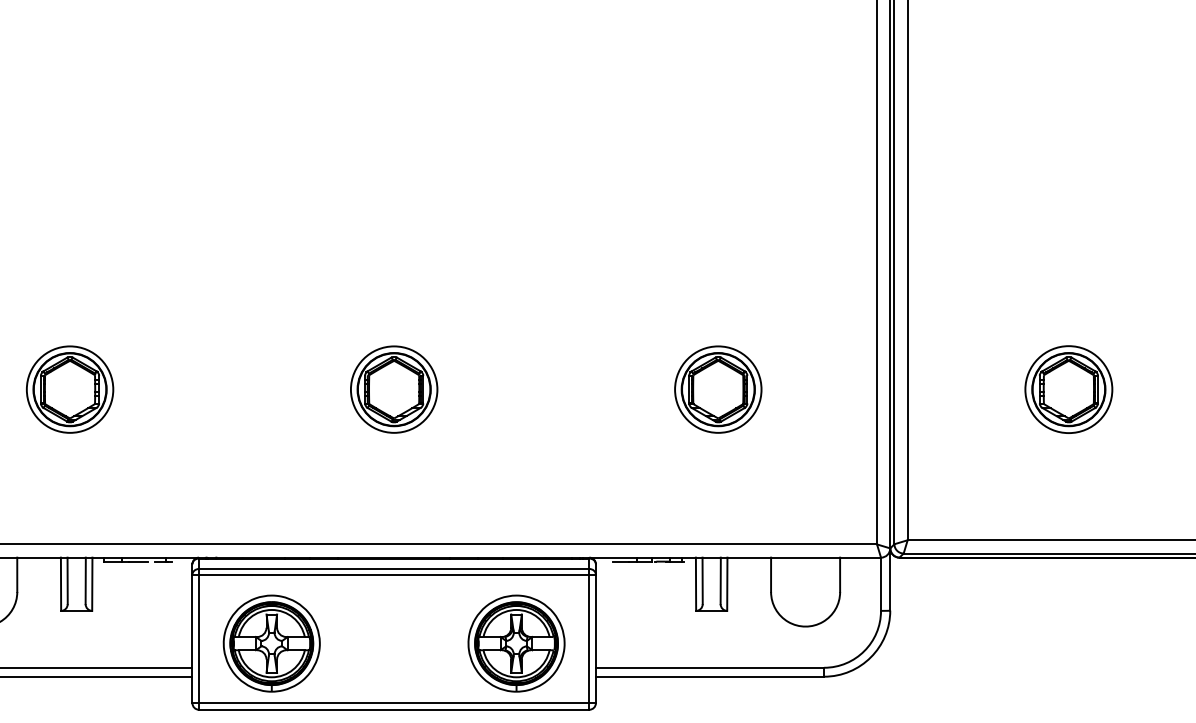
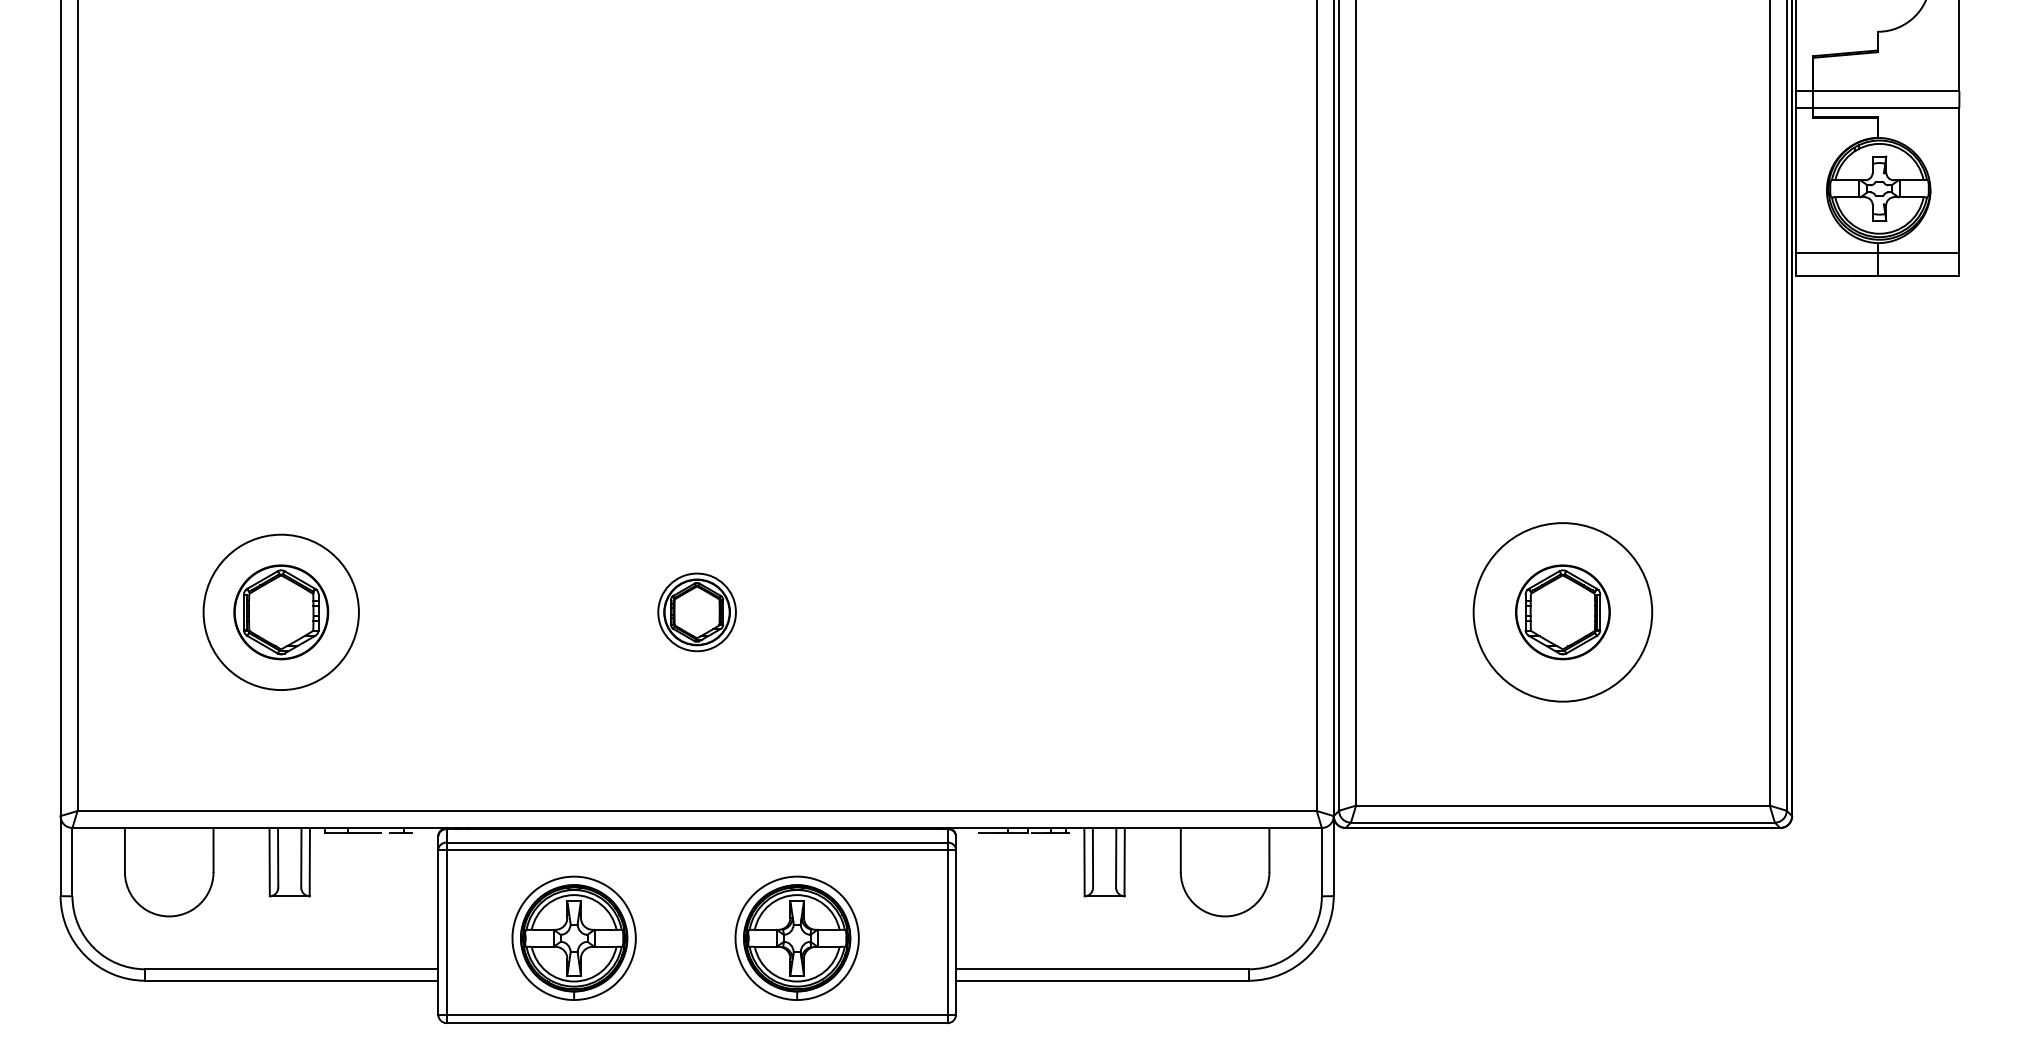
circle: (69, 388) -> (280, 611), size x1.4
part: (393, 389) -> (696, 612), size x0.7
part: (717, 389) -> (1112, 612), removed
circle: (1068, 389) -> (1562, 612), size x1.6
part: (271, 643) -> (573, 937), moved
part: (516, 643) -> (796, 937), moved

